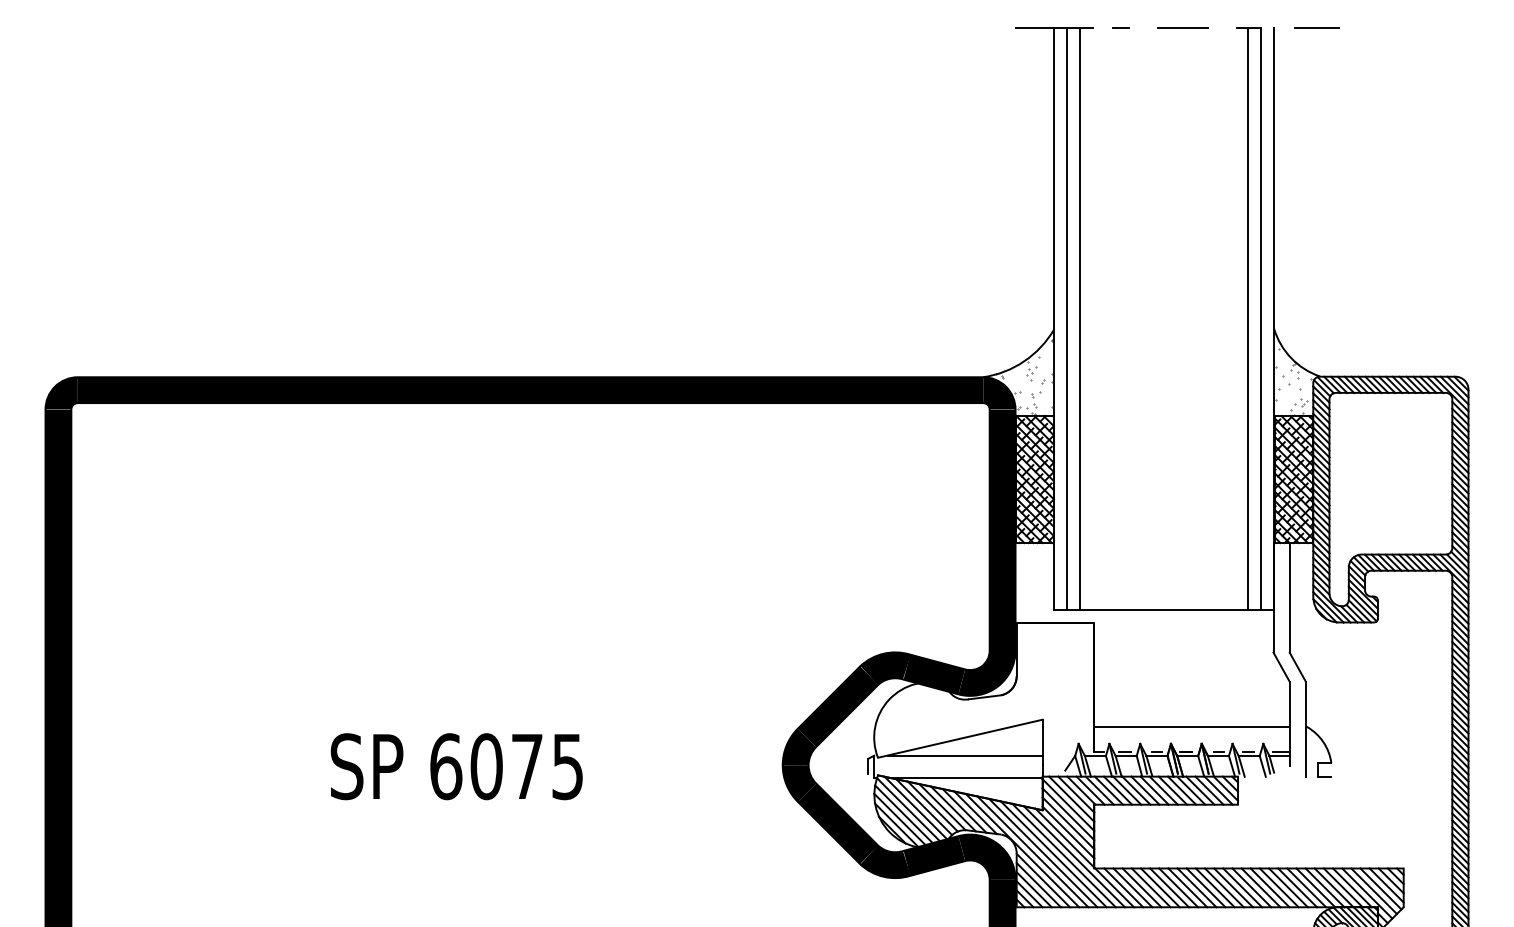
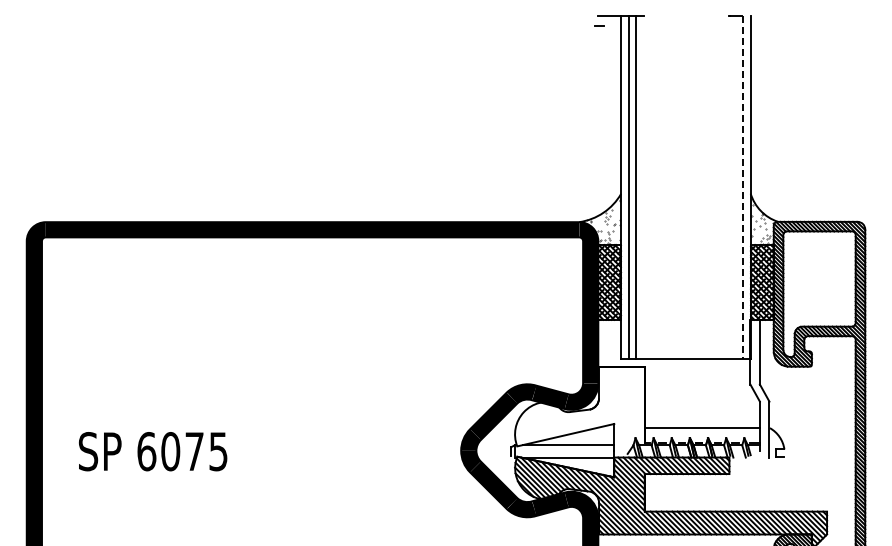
line: (1121, 26) -> (599, 25), moved
line: (1316, 26) -> (775, 15), removed
line: (1182, 28) -> (696, 16), removed
line: (1248, 318) -> (735, 187), removed
line: (1261, 320) -> (743, 188), solid -> dashed
text: (457, 766) -> (153, 451), moved

